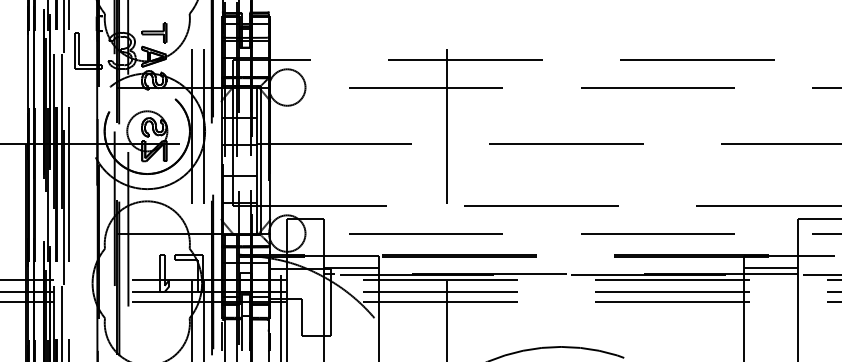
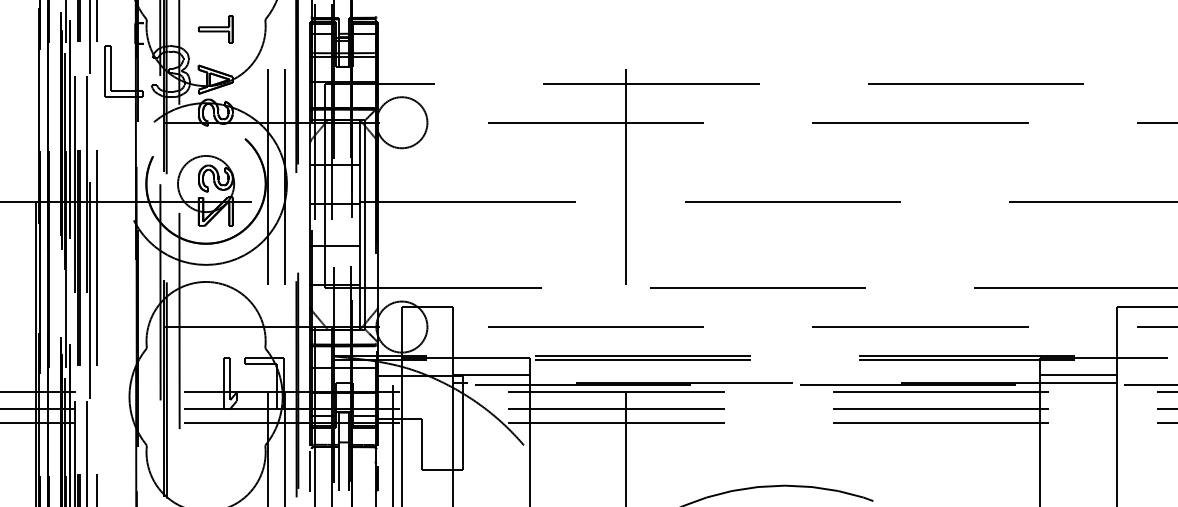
part: (154, 33) -> (215, 29), moved

